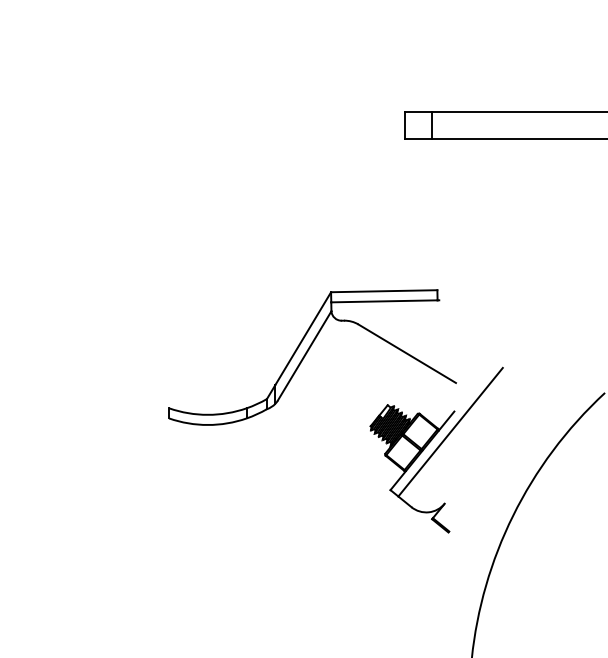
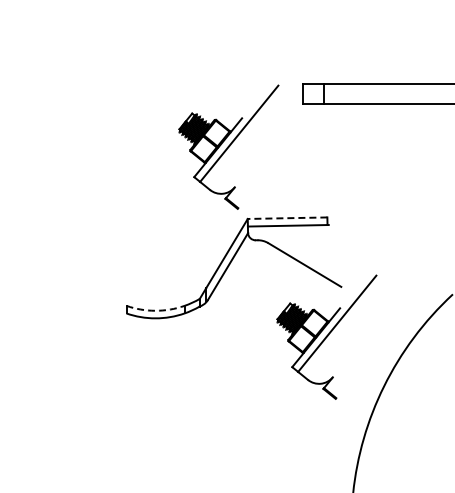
part: (305, 195) -> (228, 146), added
line: (384, 291) -> (287, 218), solid -> dashed
arc: (207, 414) -> (155, 310), solid -> dashed

